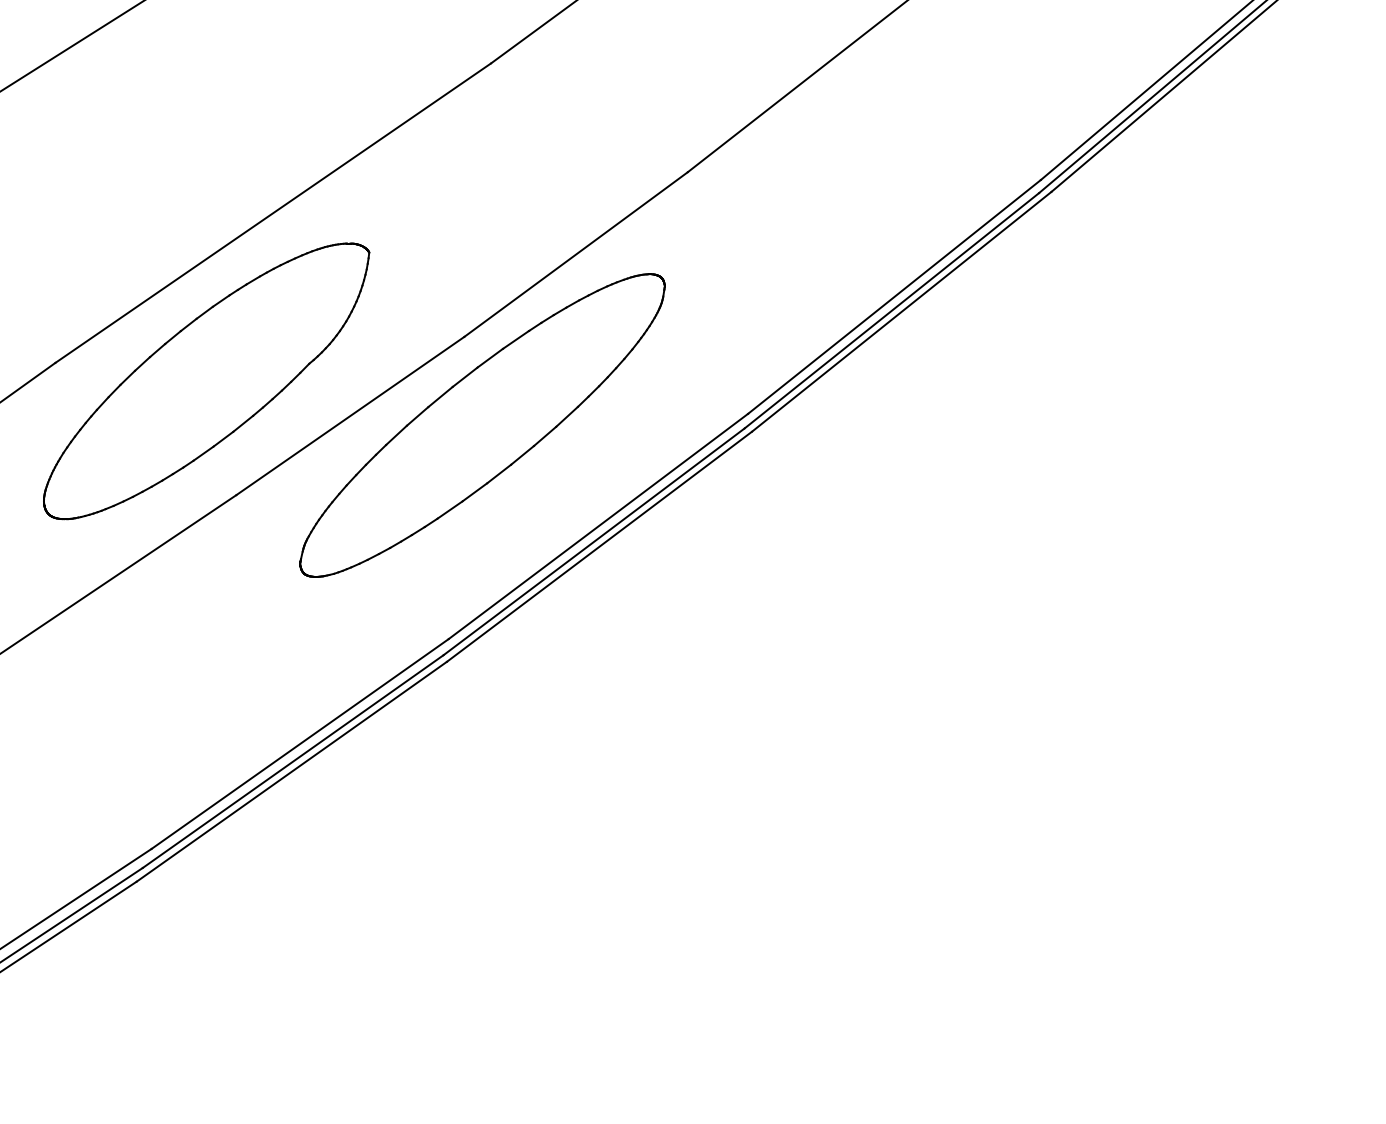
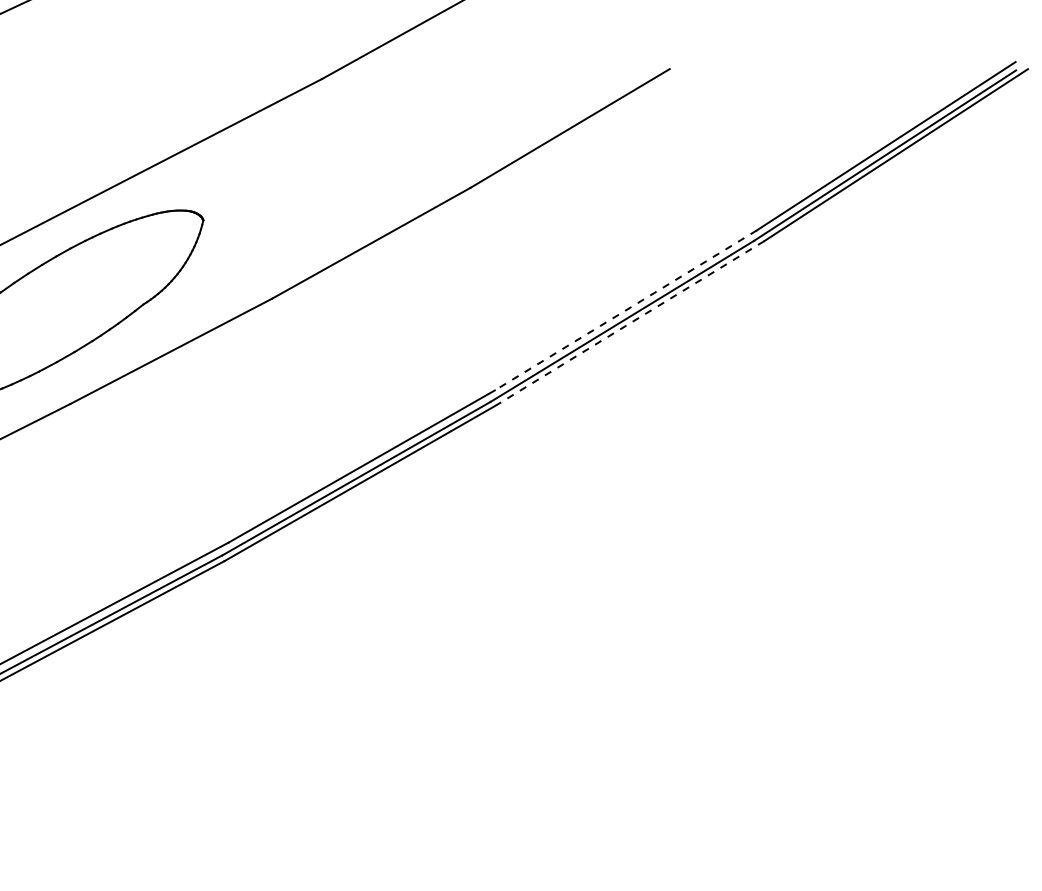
line: (894, 297) -> (625, 310), solid -> dashed
line: (901, 311) -> (630, 322), solid -> dashed
part: (482, 425) -> (277, 372), removed

